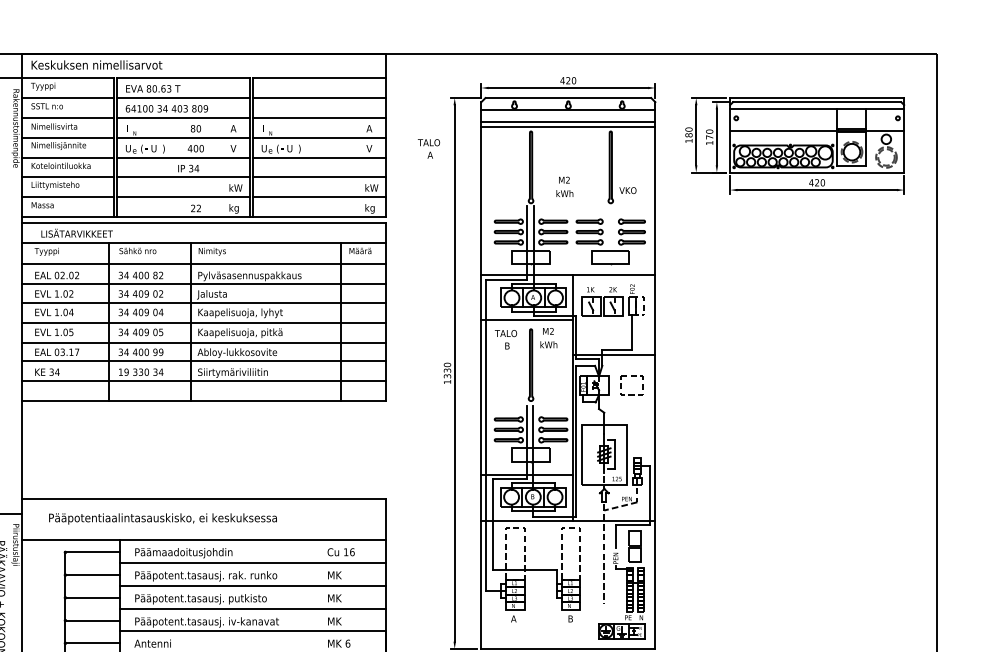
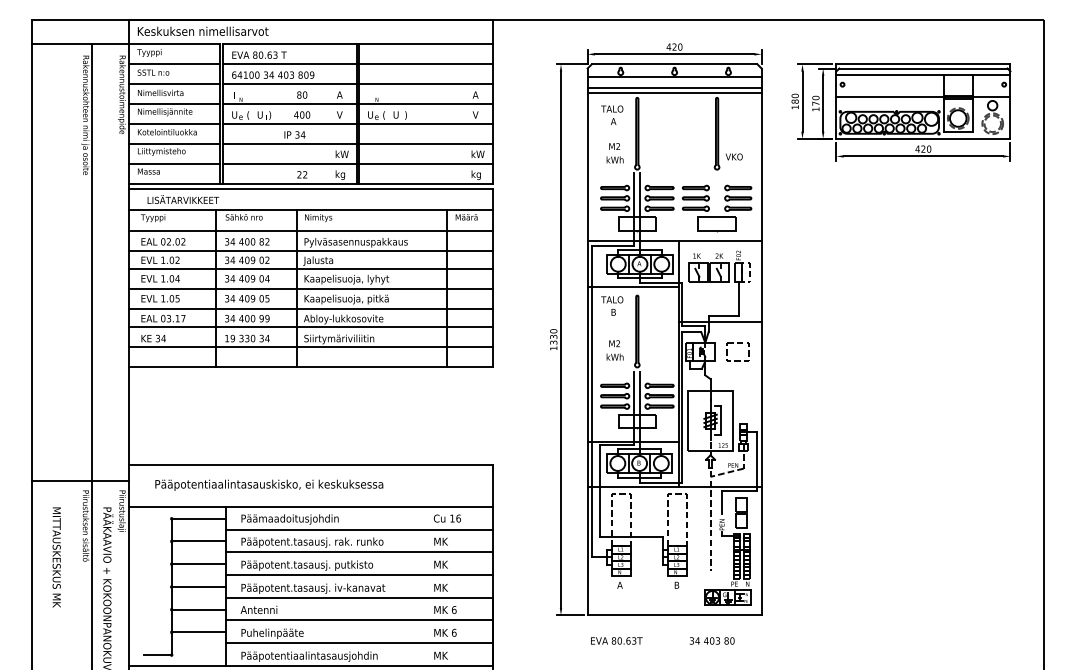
text: (429, 148) -> (612, 114), moved
text: (564, 187) -> (614, 153), moved
text: (548, 338) -> (614, 350), moved

